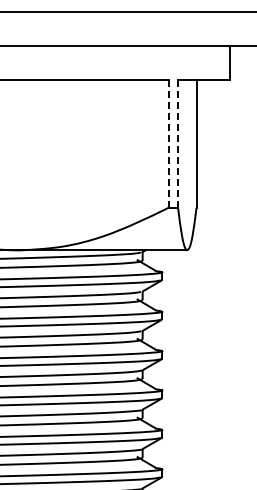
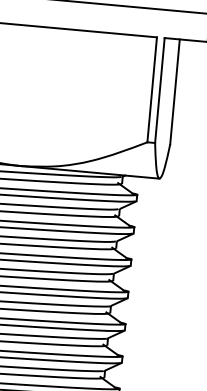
line: (168, 143) -> (152, 89), dashed -> solid
line: (178, 143) -> (160, 90), dashed -> solid

